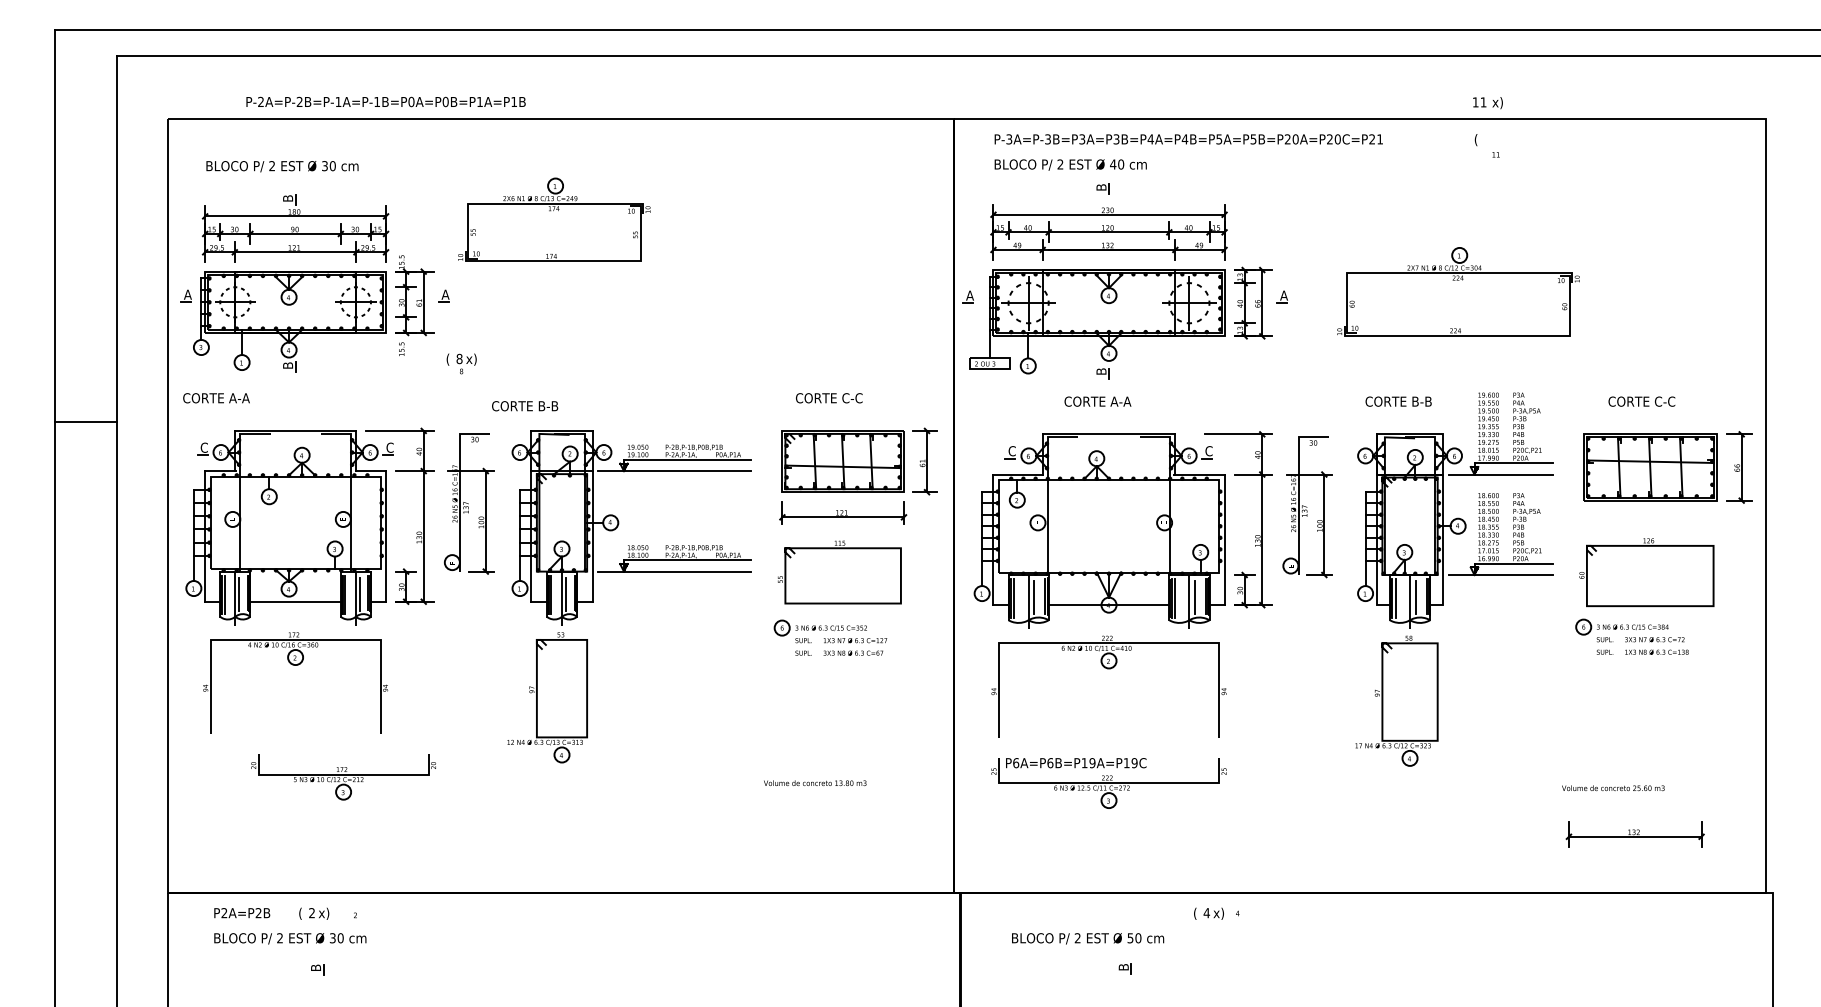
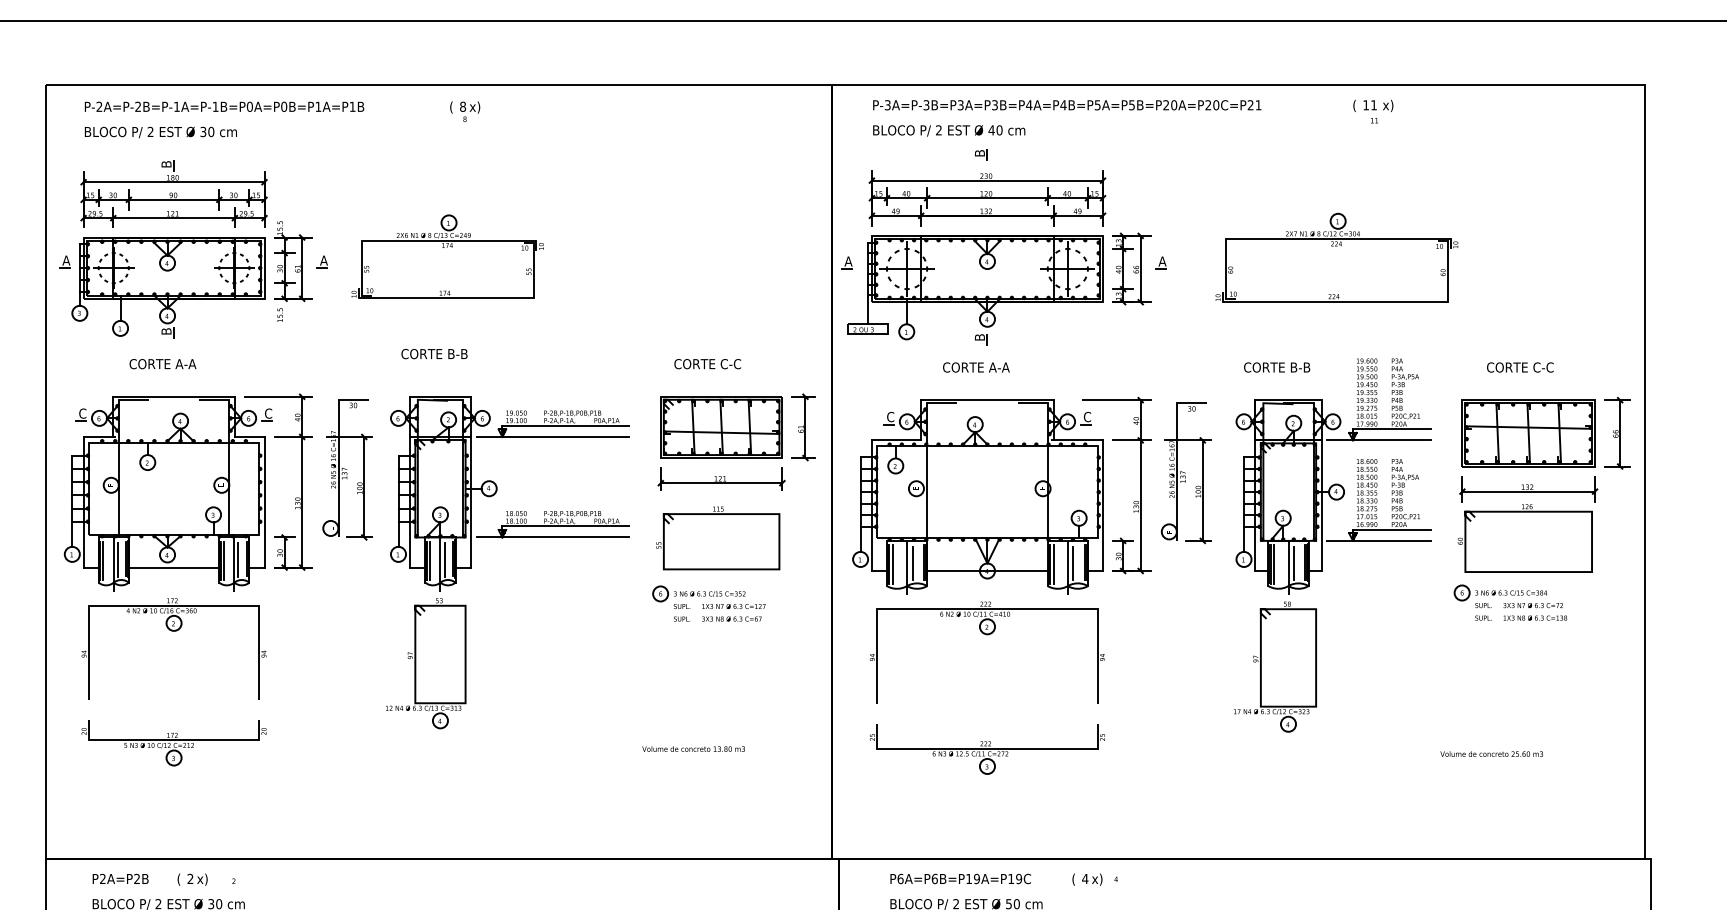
text: (385, 101) -> (223, 106), moved
text: (1487, 103) -> (1377, 106), moved
part: (554, 219) -> (447, 256), moved
text: (461, 363) -> (464, 111), moved
text: (216, 398) -> (162, 364), moved
text: (525, 406) -> (434, 354), moved
text: (1076, 763) -> (960, 879), moved
part: (343, 777) -> (173, 743), moved
part: (1634, 834) -> (1527, 489), moved

